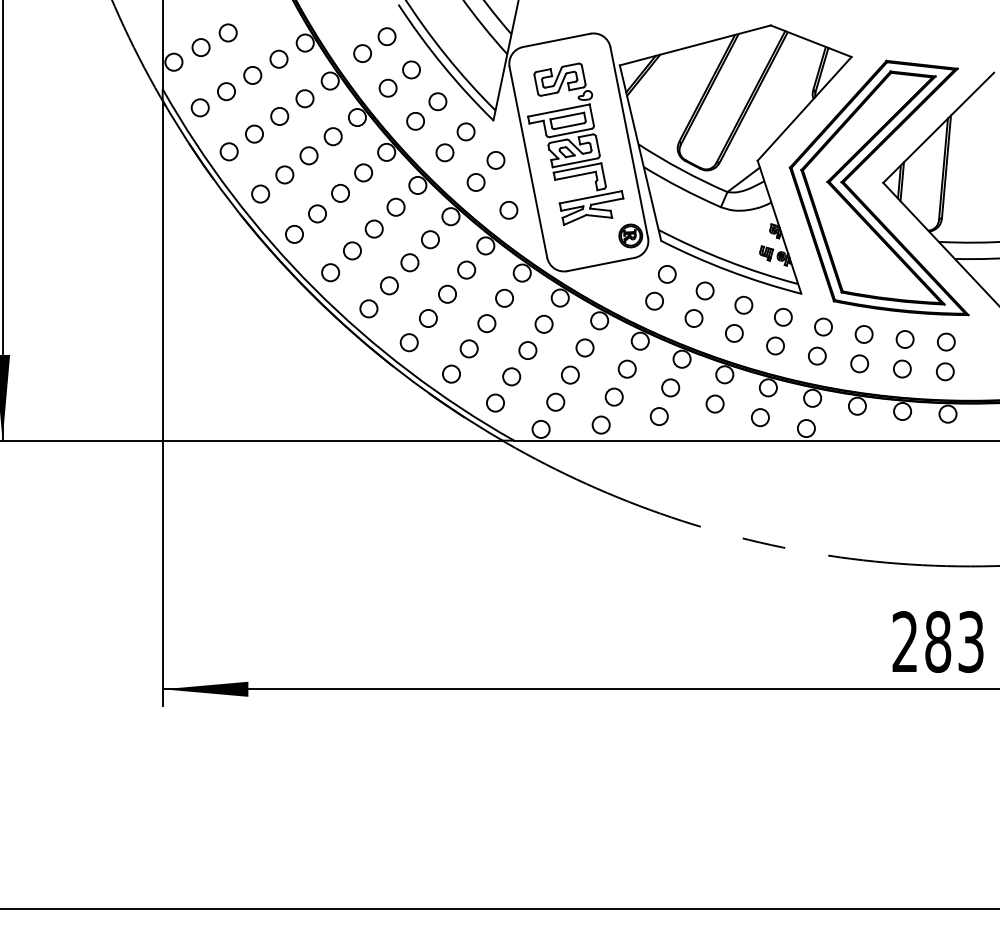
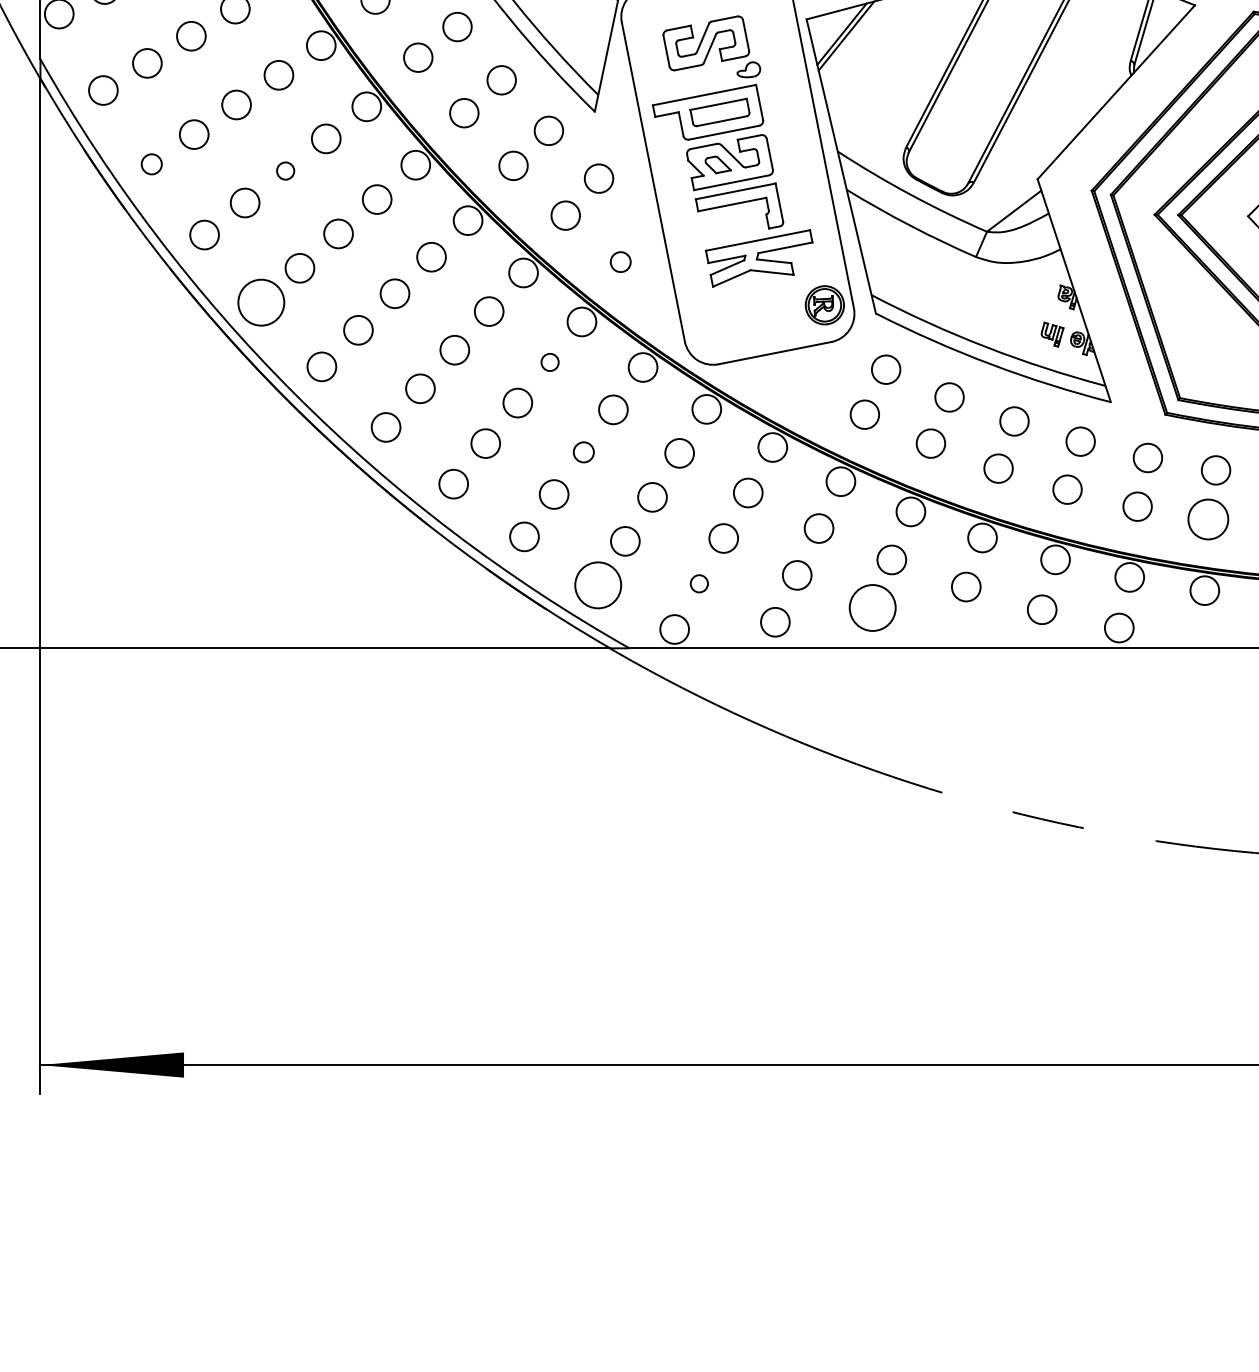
circle: (228, 151) -> (150, 163), size x0.7
circle: (308, 155) -> (284, 170), size x0.6
part: (508, 209) -> (619, 260), size x0.7
circle: (294, 233) -> (261, 301), size x1.6
circle: (466, 269) -> (549, 361), size x0.6
circle: (486, 323) -> (583, 451), size x0.7
part: (859, 363) -> (1208, 519), size x1.4
circle: (555, 401) -> (698, 582), size x0.6
circle: (495, 402) -> (598, 584), size x1.6
circle: (658, 416) -> (871, 607), size x1.6

